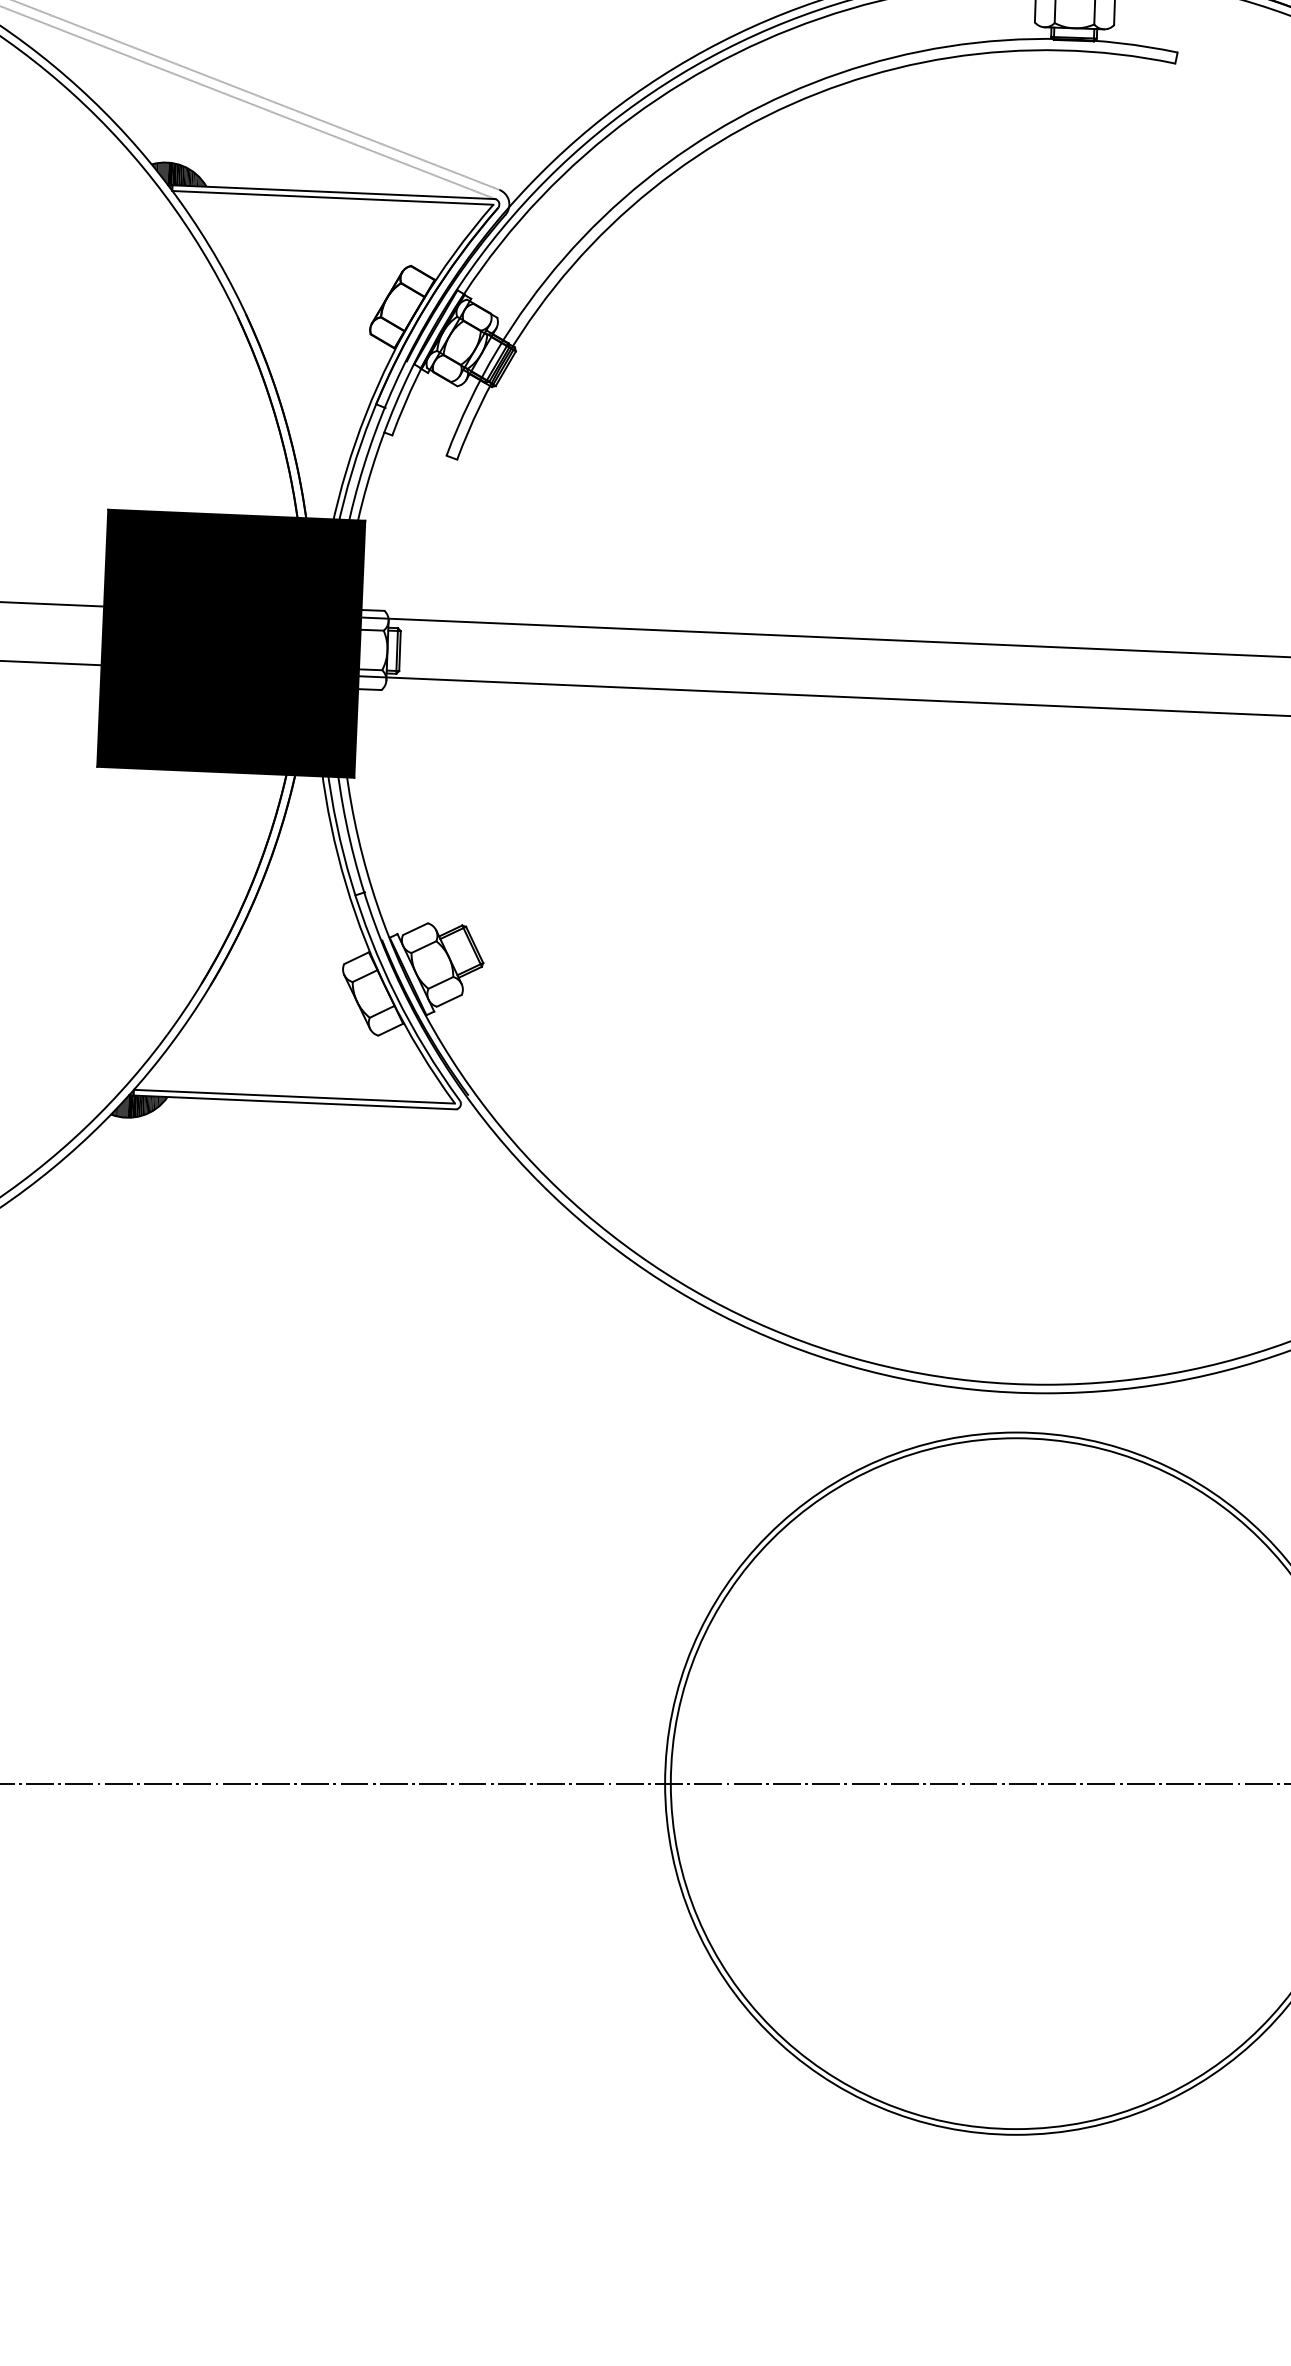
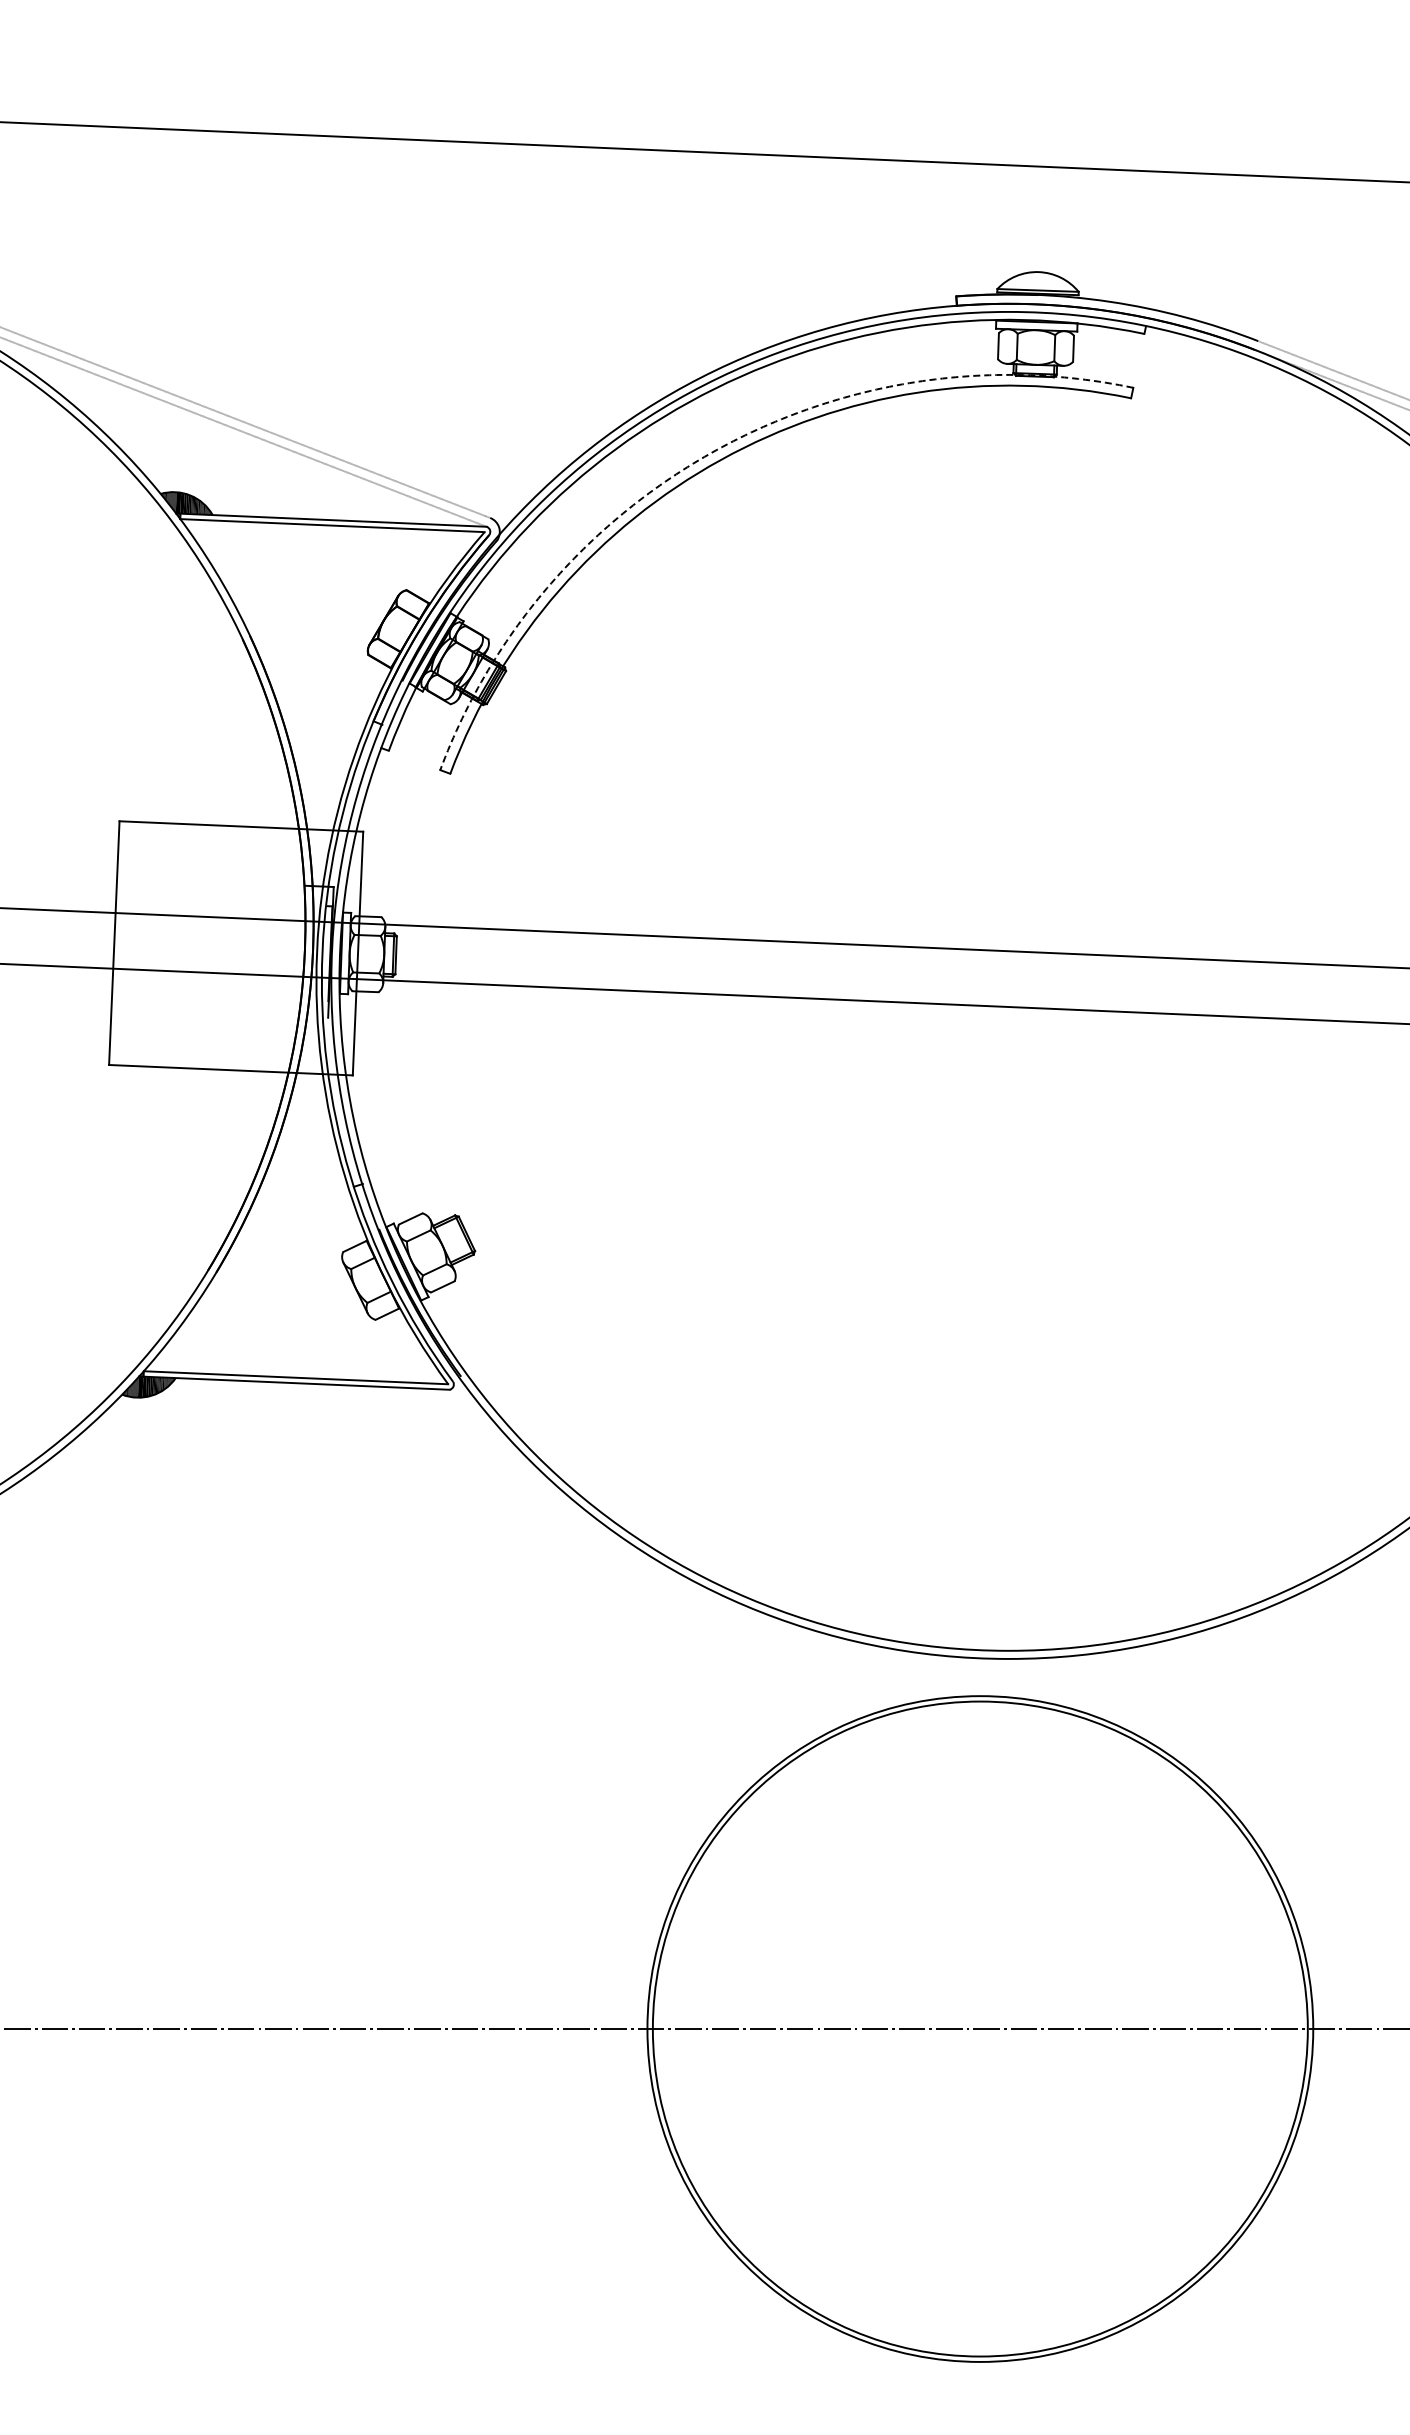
arc: (736, 118) -> (715, 450), solid -> dashed
fill: (231, 643) -> (236, 948), removed

